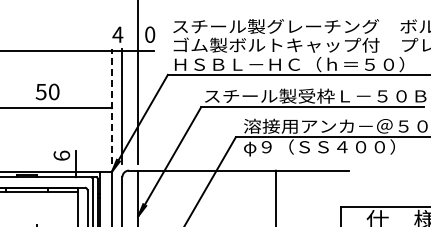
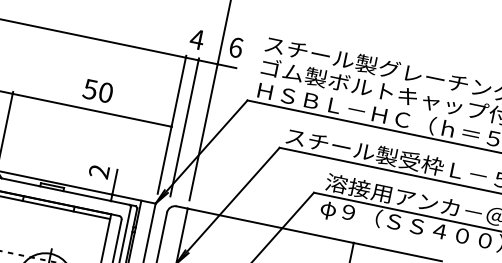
text: (150, 34) -> (236, 47), 0 -> 6
line: (111, 106) -> (171, 124), dashed -> solid
text: (61, 155) -> (98, 171), 6 -> 2

